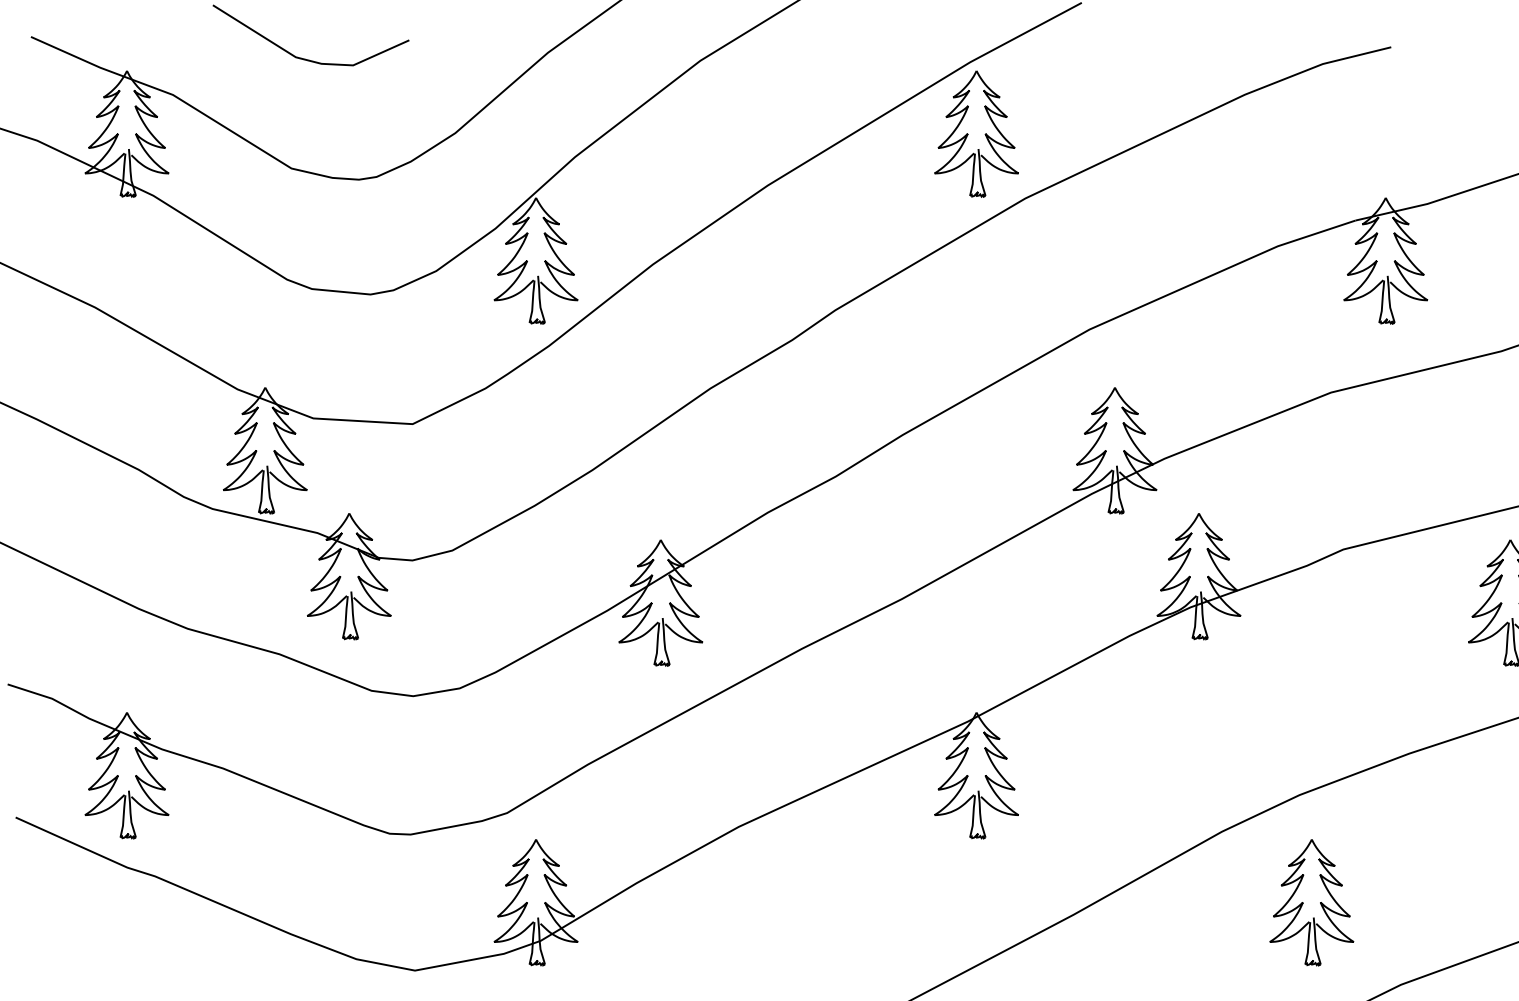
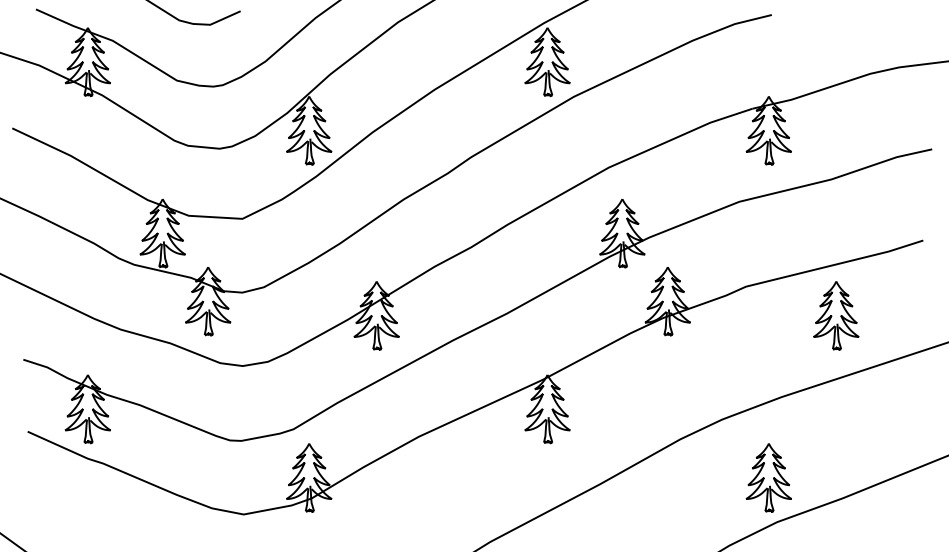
part: (1311, 902) -> (768, 477), moved

